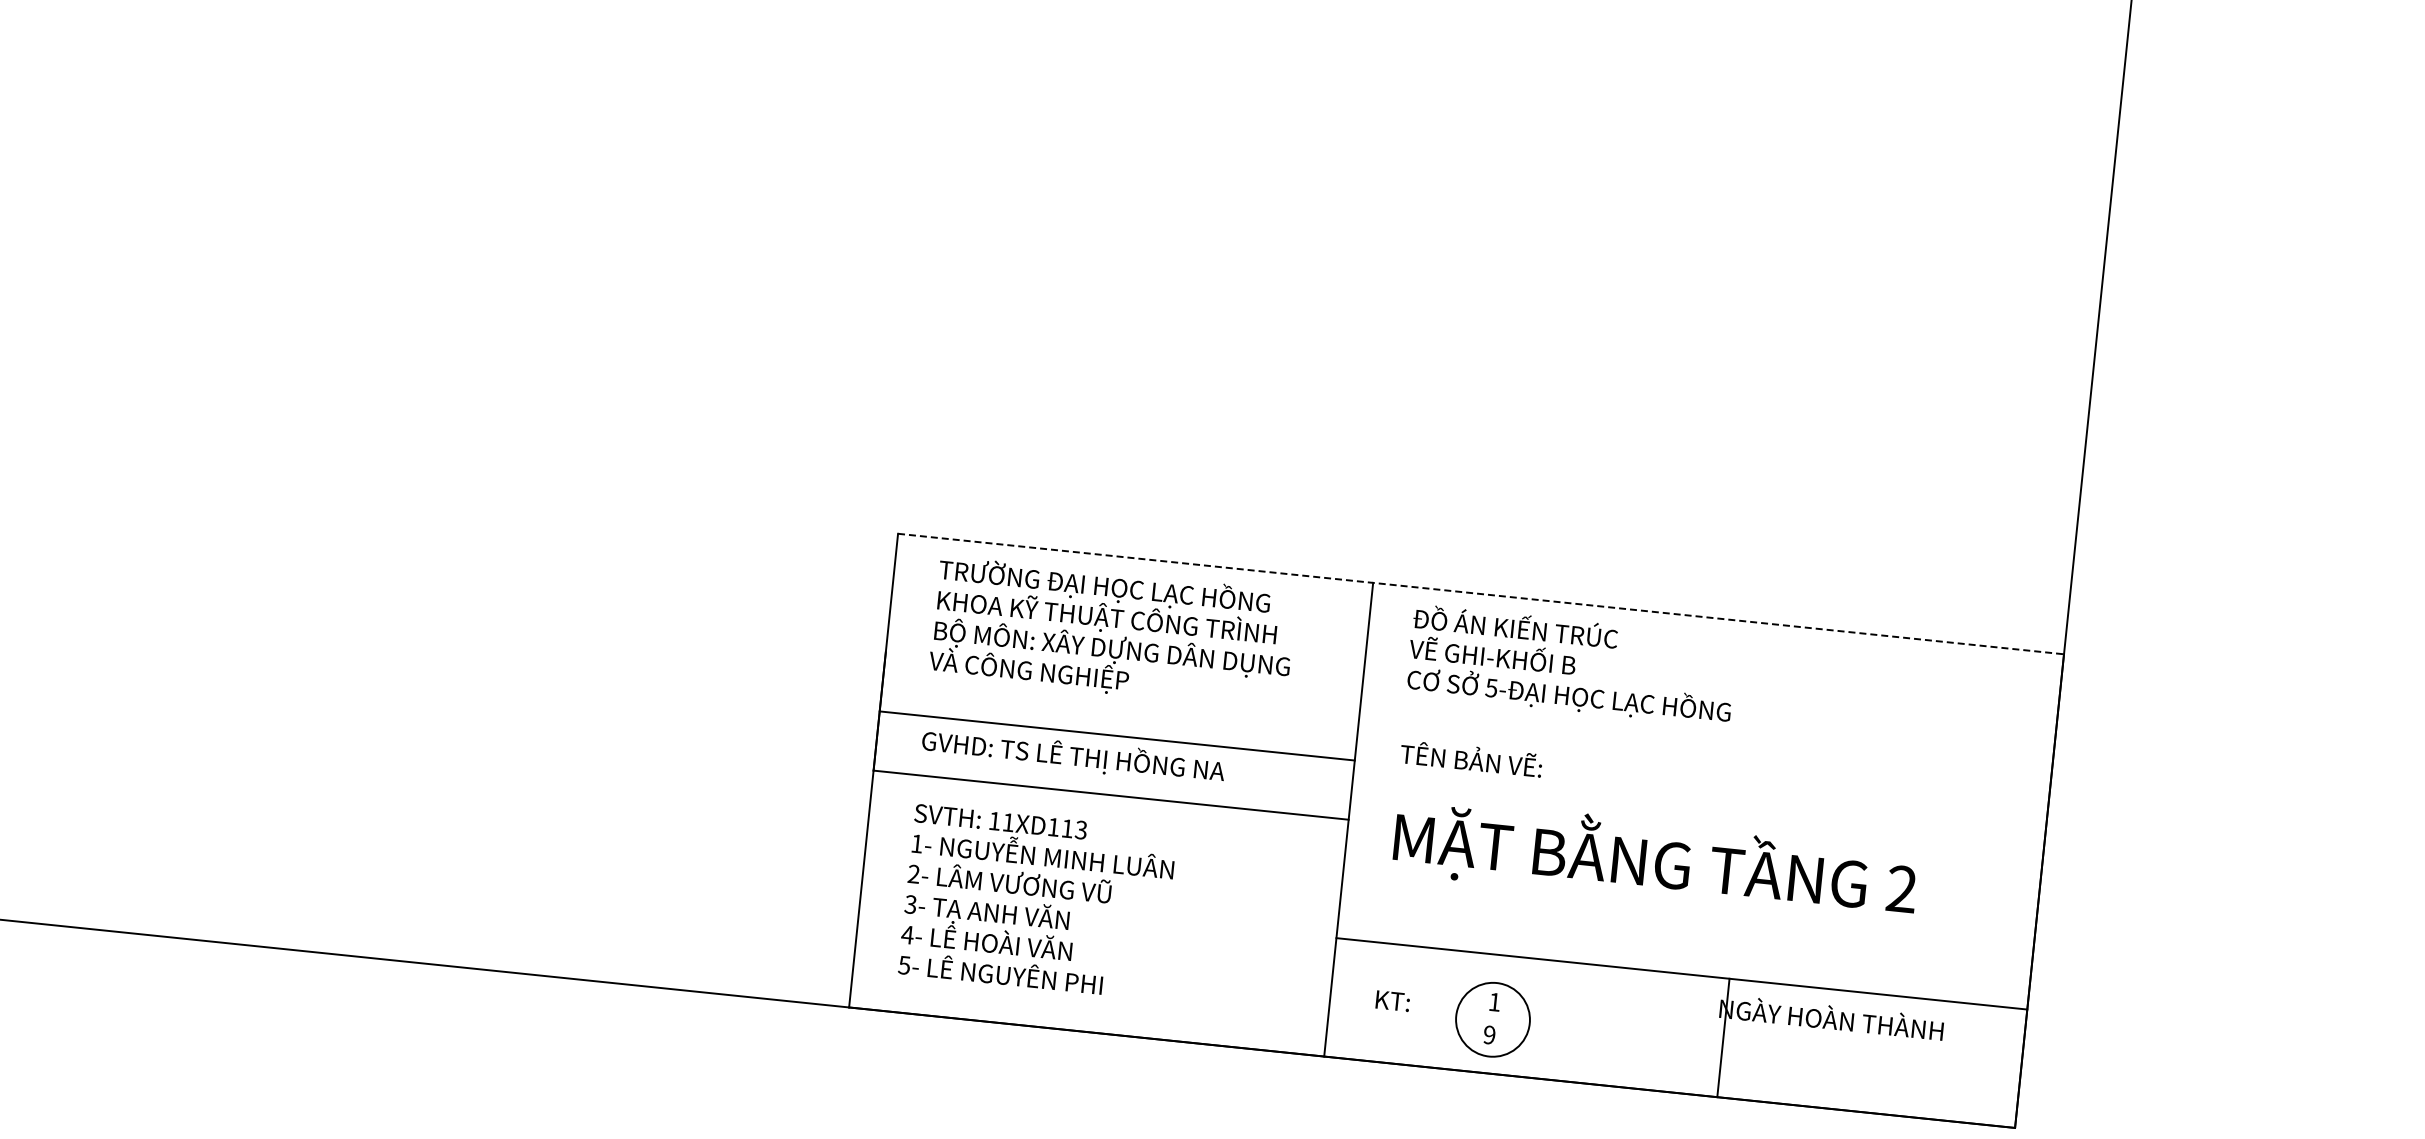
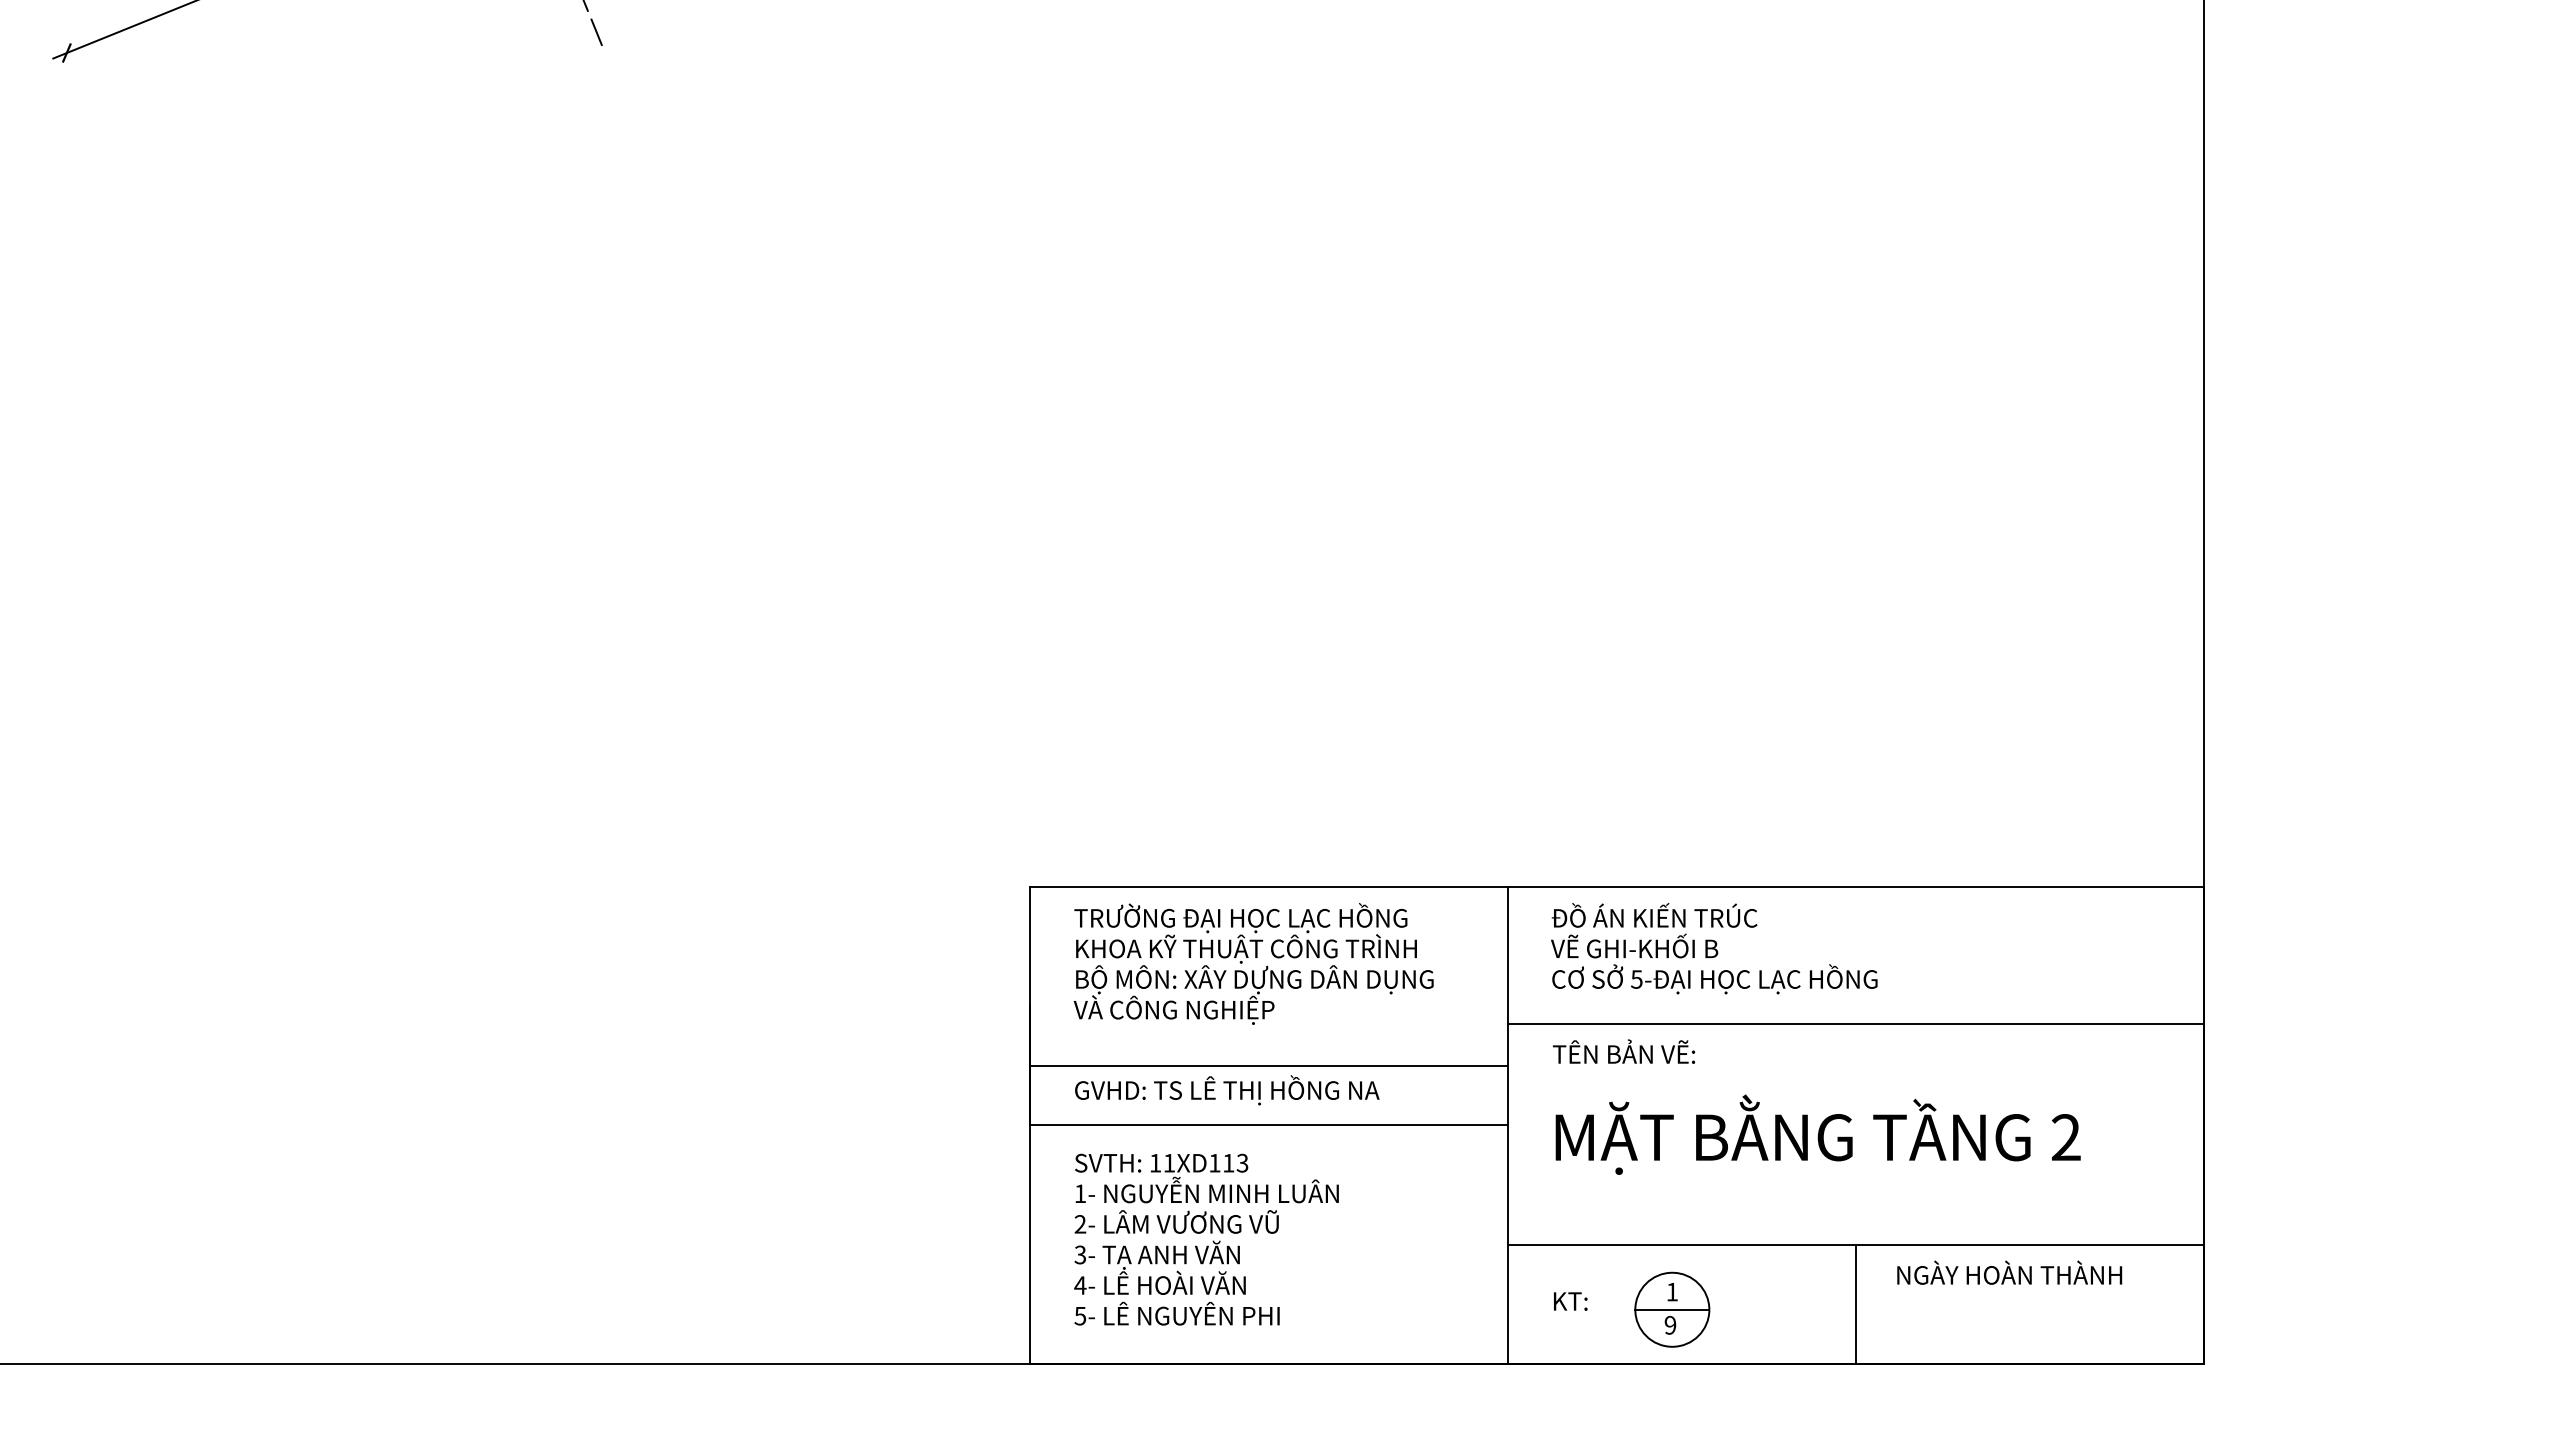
line: (1481, 593) -> (1617, 886), dashed -> solid
line: (1704, 755) -> (1855, 1024), added
line: (1493, 1019) -> (1672, 1309), added
line: (1723, 1037) -> (1855, 1303), moved

